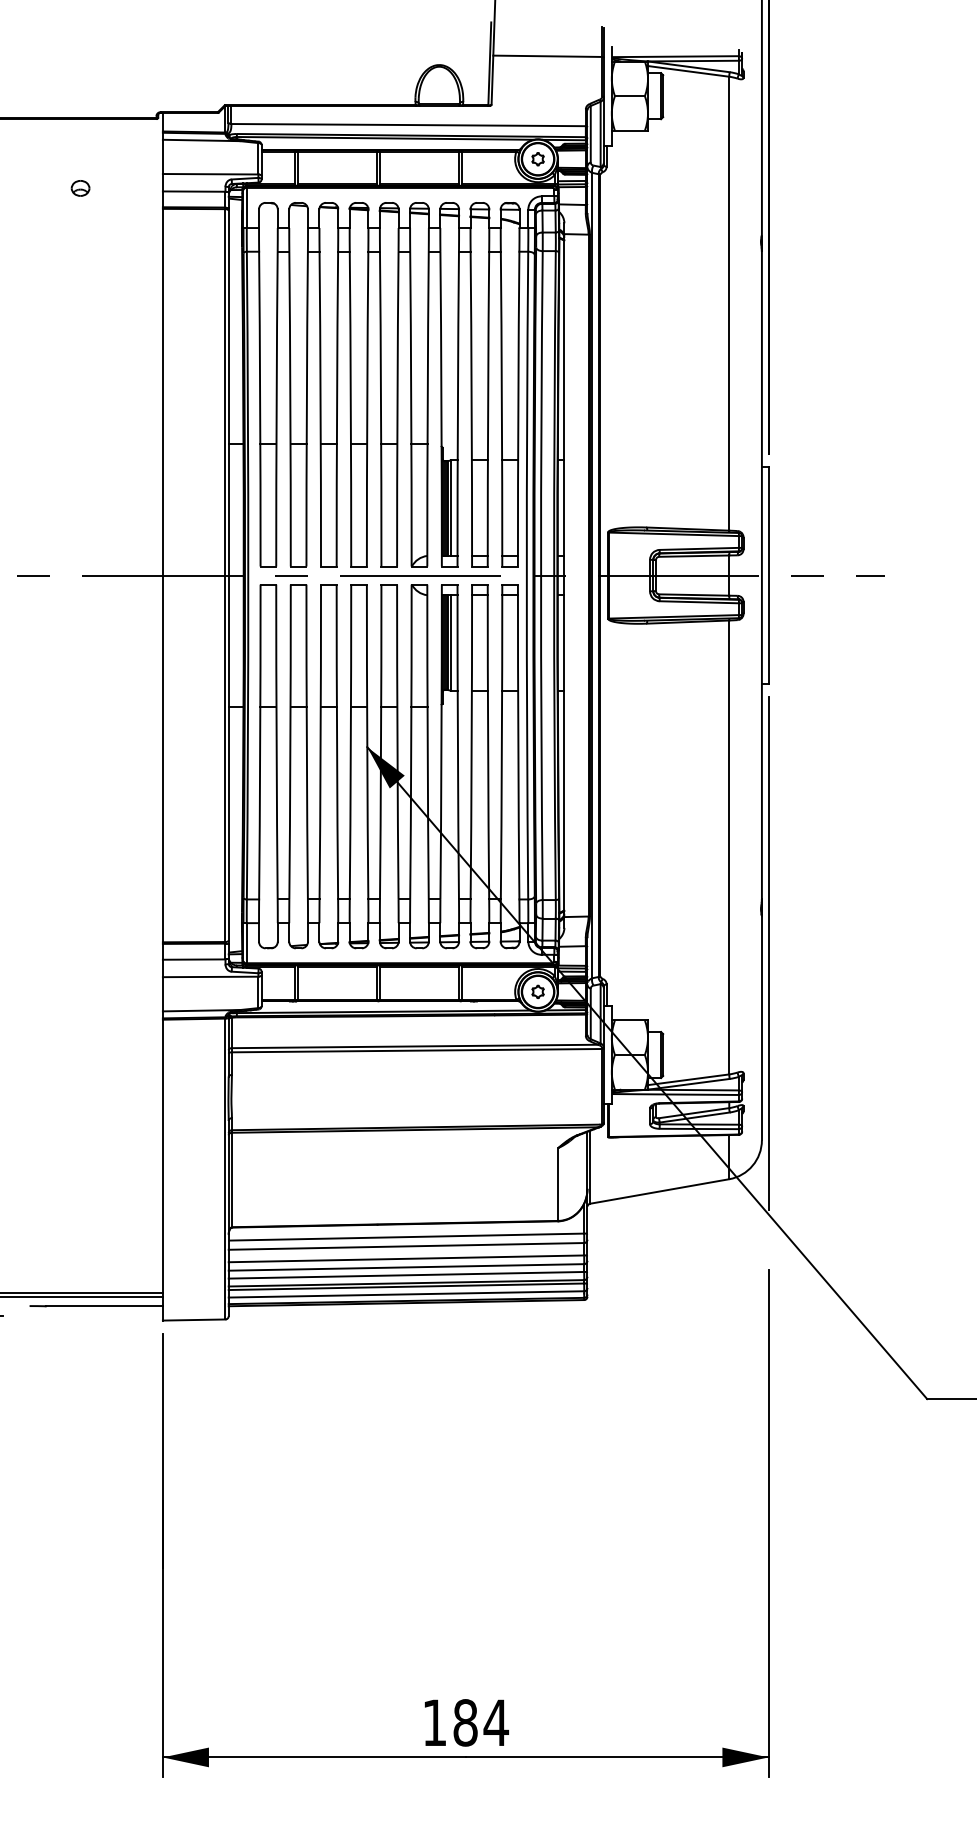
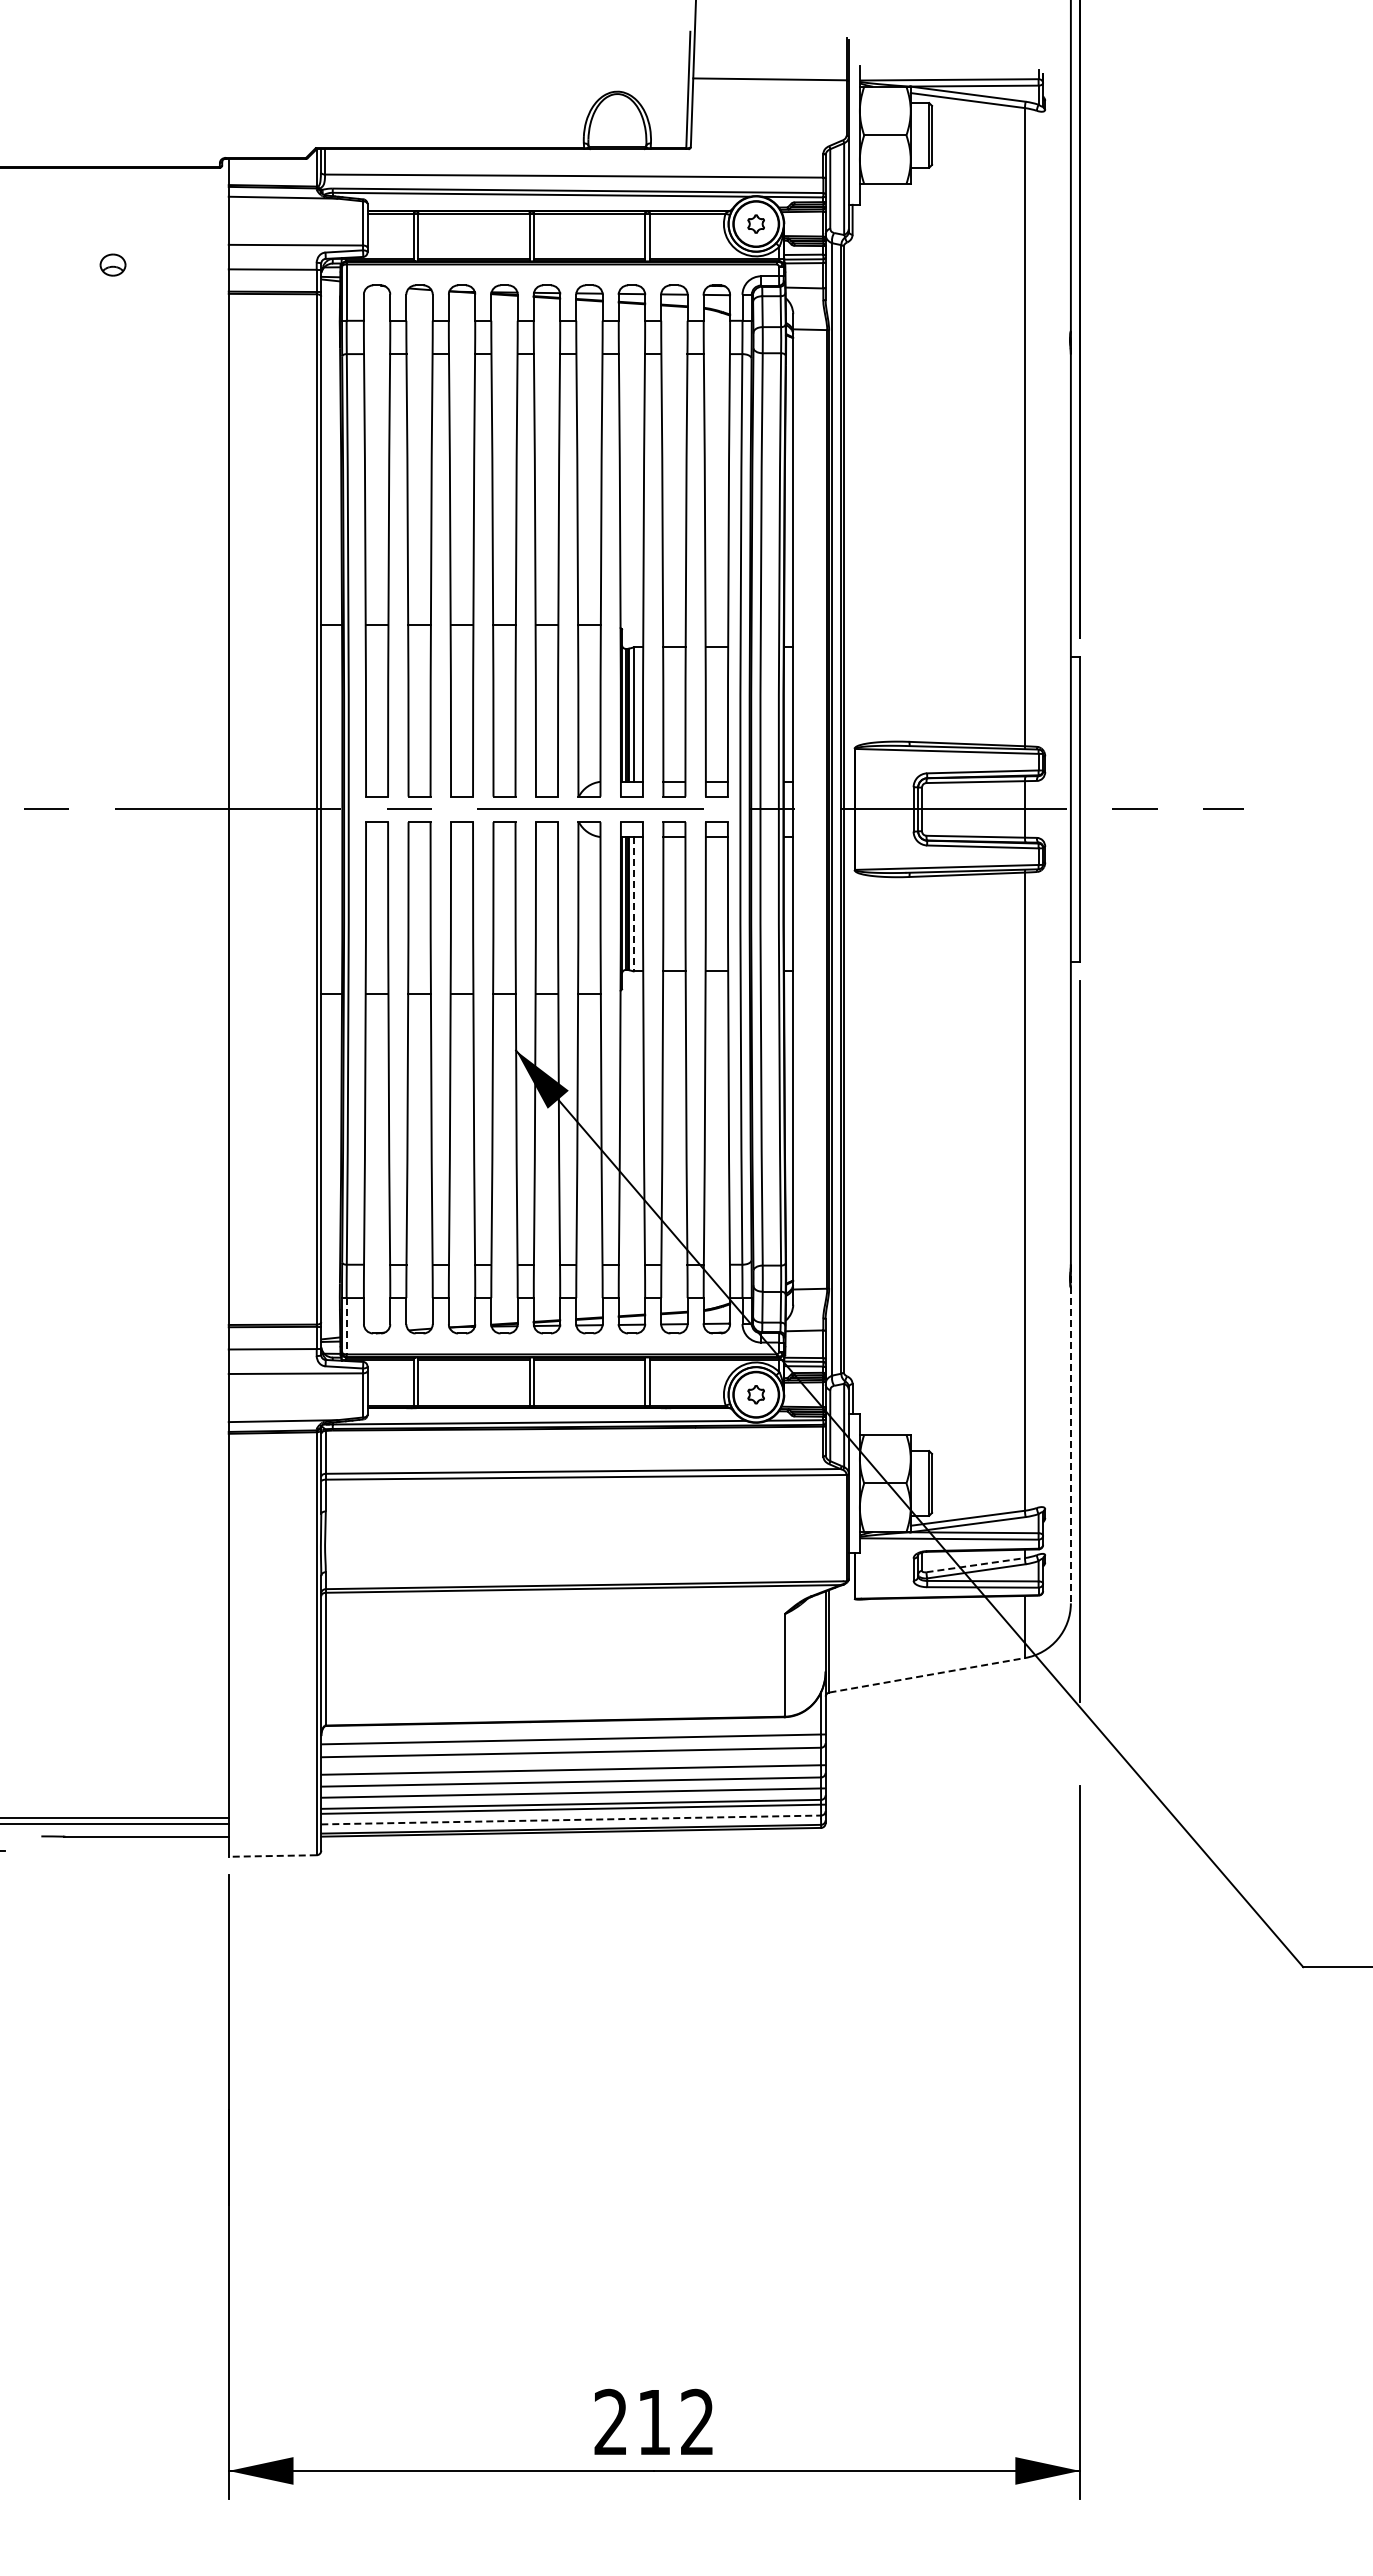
line: (450, 643) -> (633, 904), solid -> dashed
line: (246, 943) -> (346, 1326), solid -> dashed
line: (761, 1020) -> (1070, 1434), solid -> dashed
line: (694, 1113) -> (975, 1565), solid -> dashed
line: (659, 1191) -> (927, 1675), solid -> dashed
line: (406, 1294) -> (571, 1819), solid -> dashed
line: (194, 1320) -> (272, 1856), solid -> dashed
text: (465, 1722) -> (654, 2421), 184 -> 212

